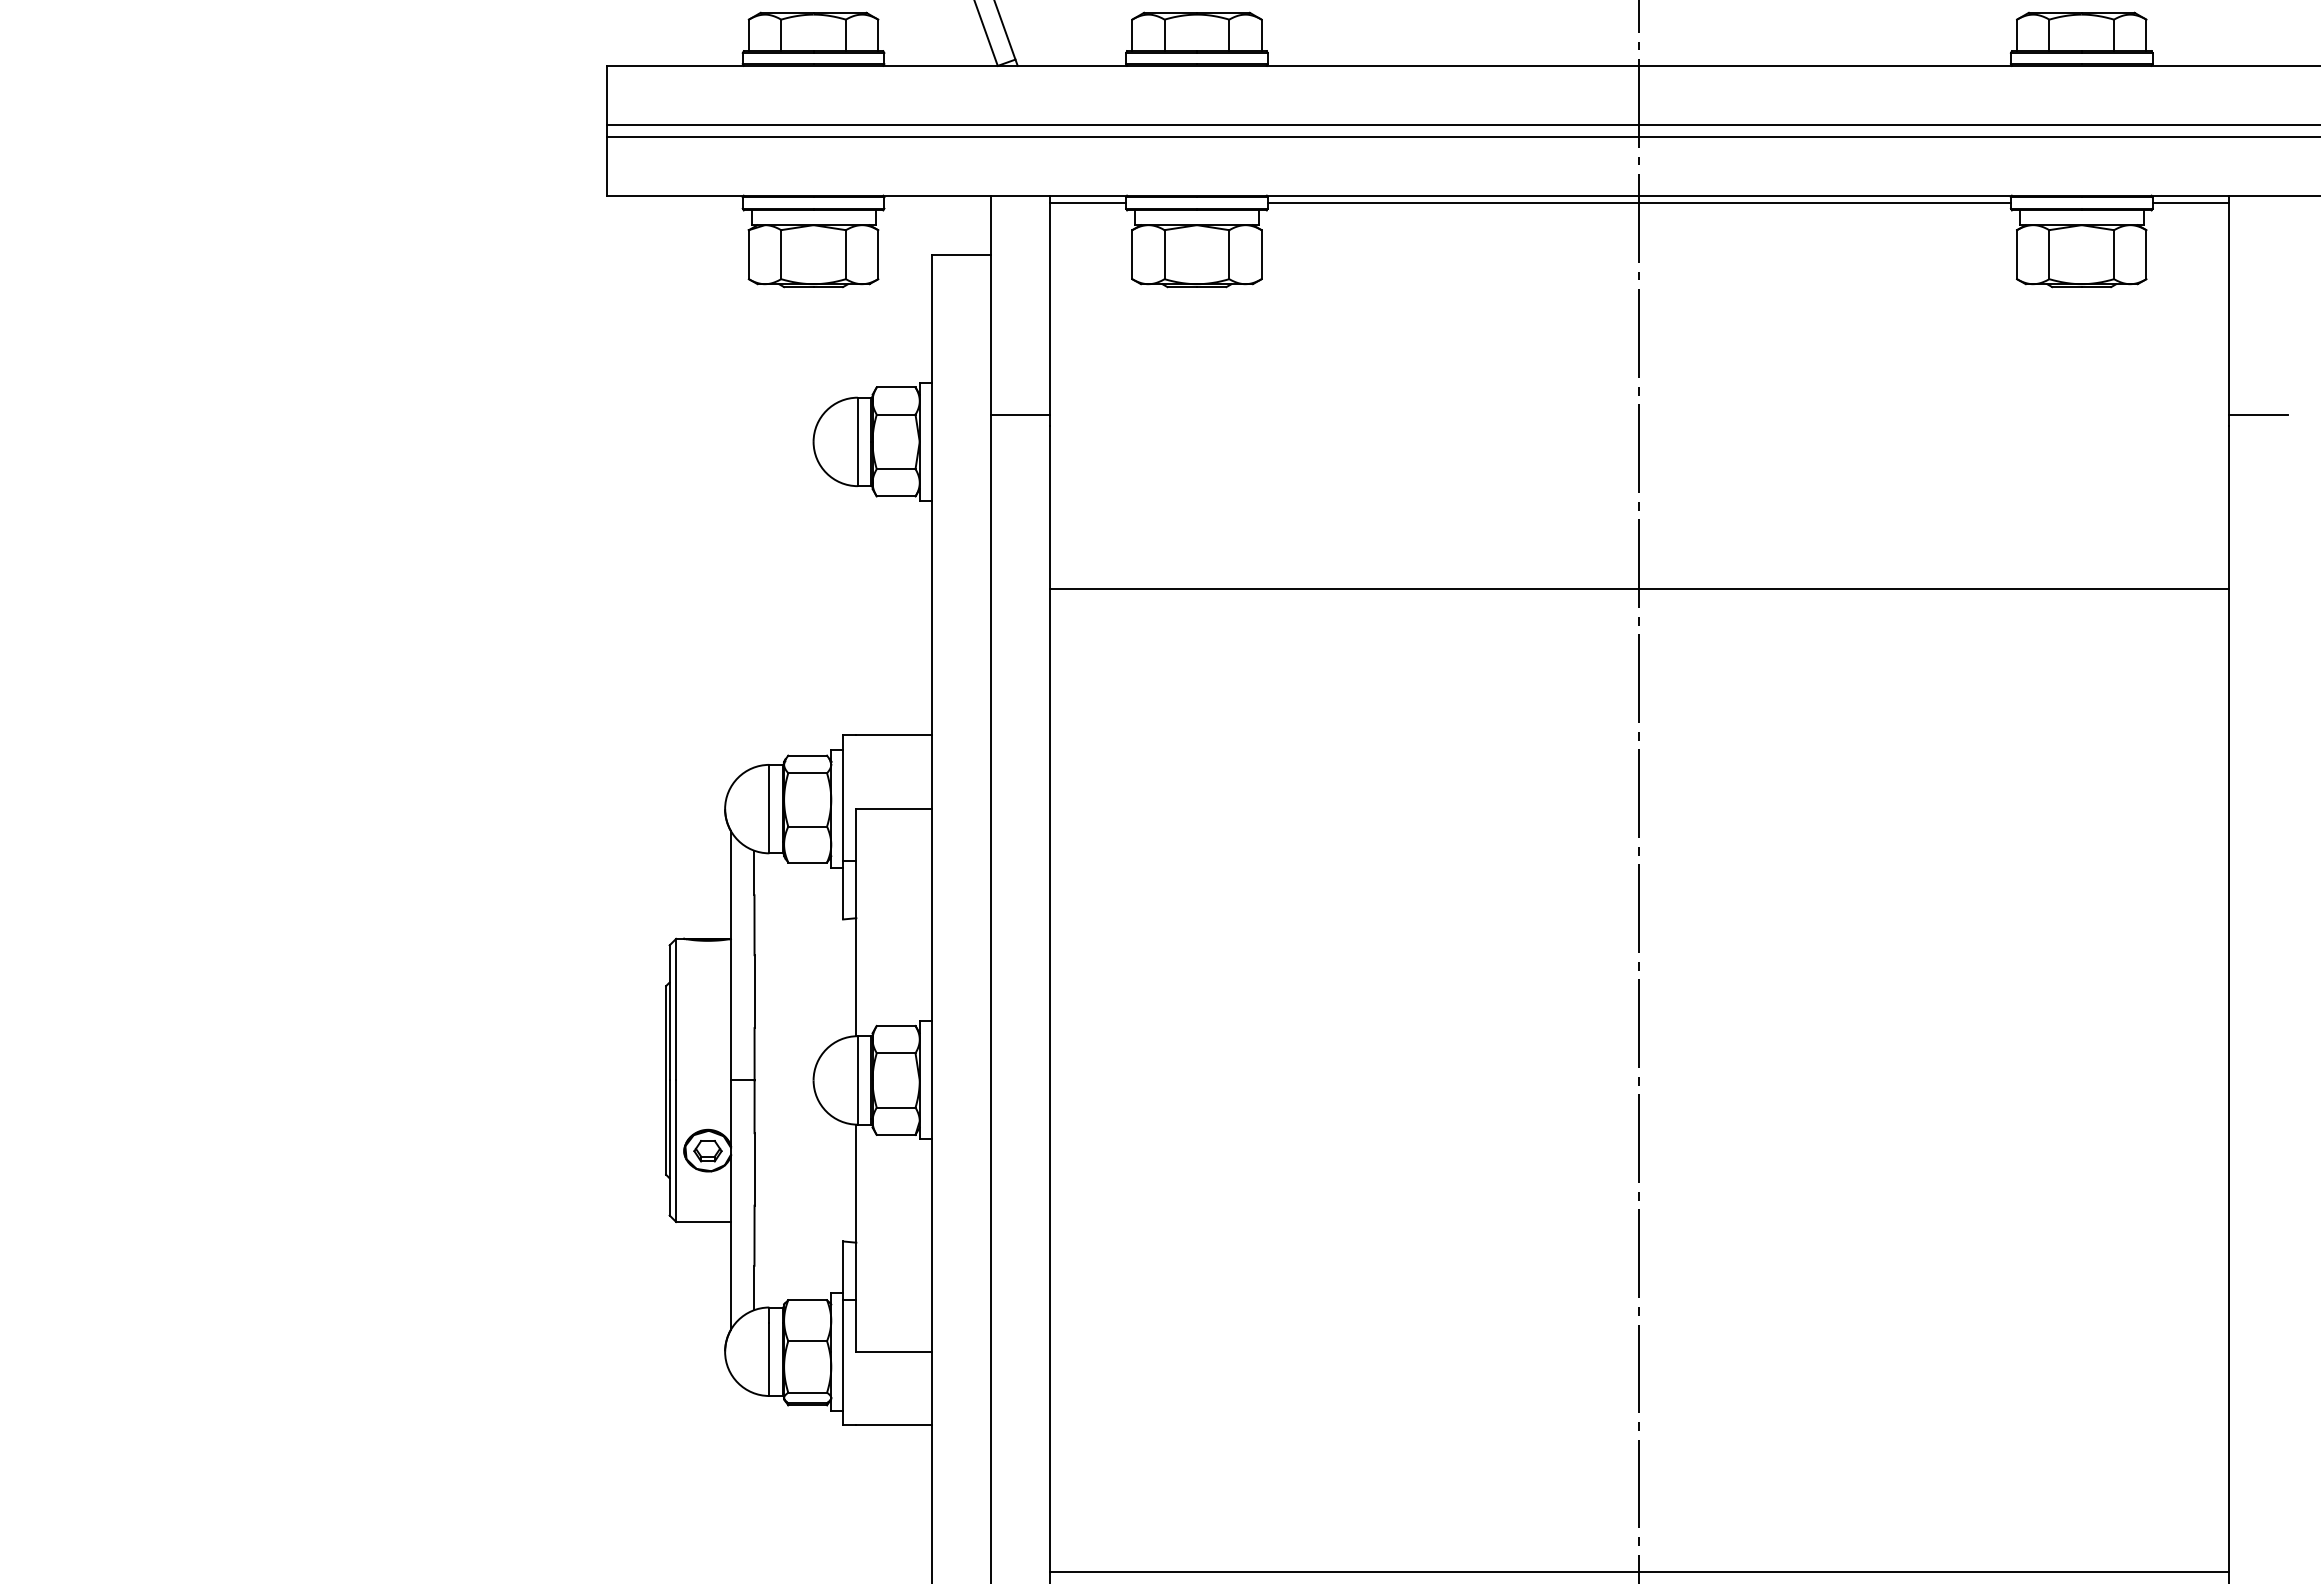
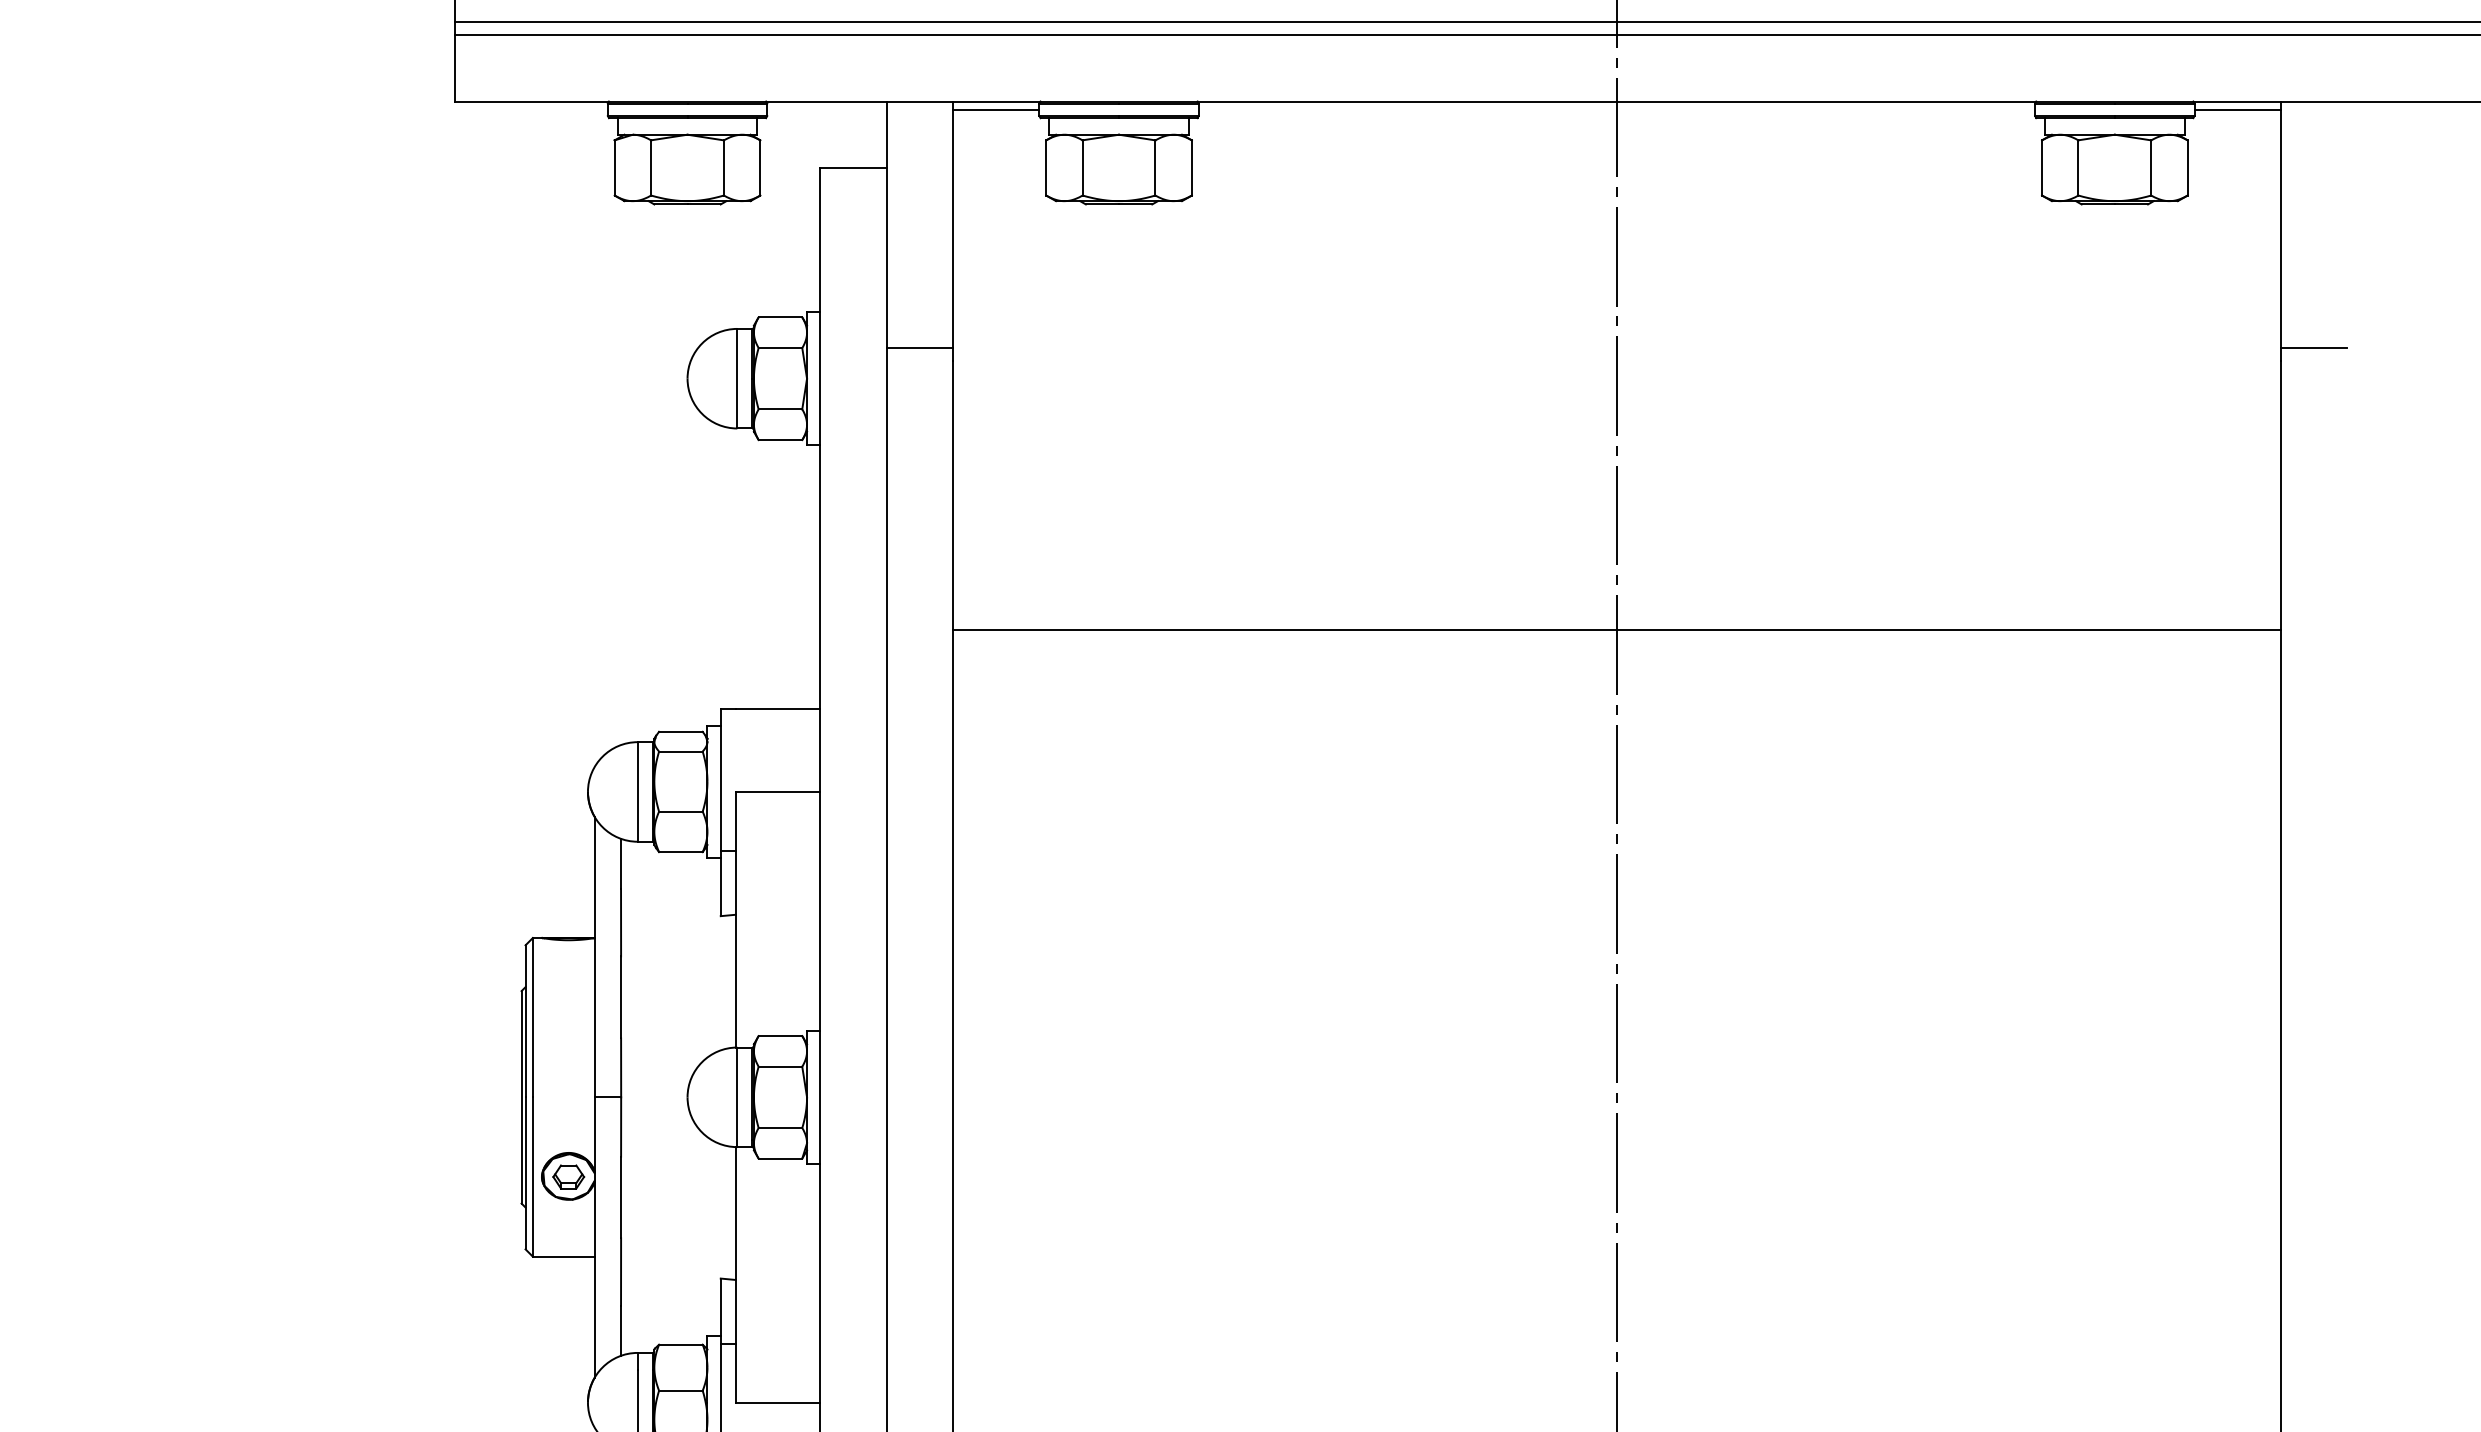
line: (1638, 203) -> (1615, 110), removed
line: (1639, 588) -> (1617, 629), moved

